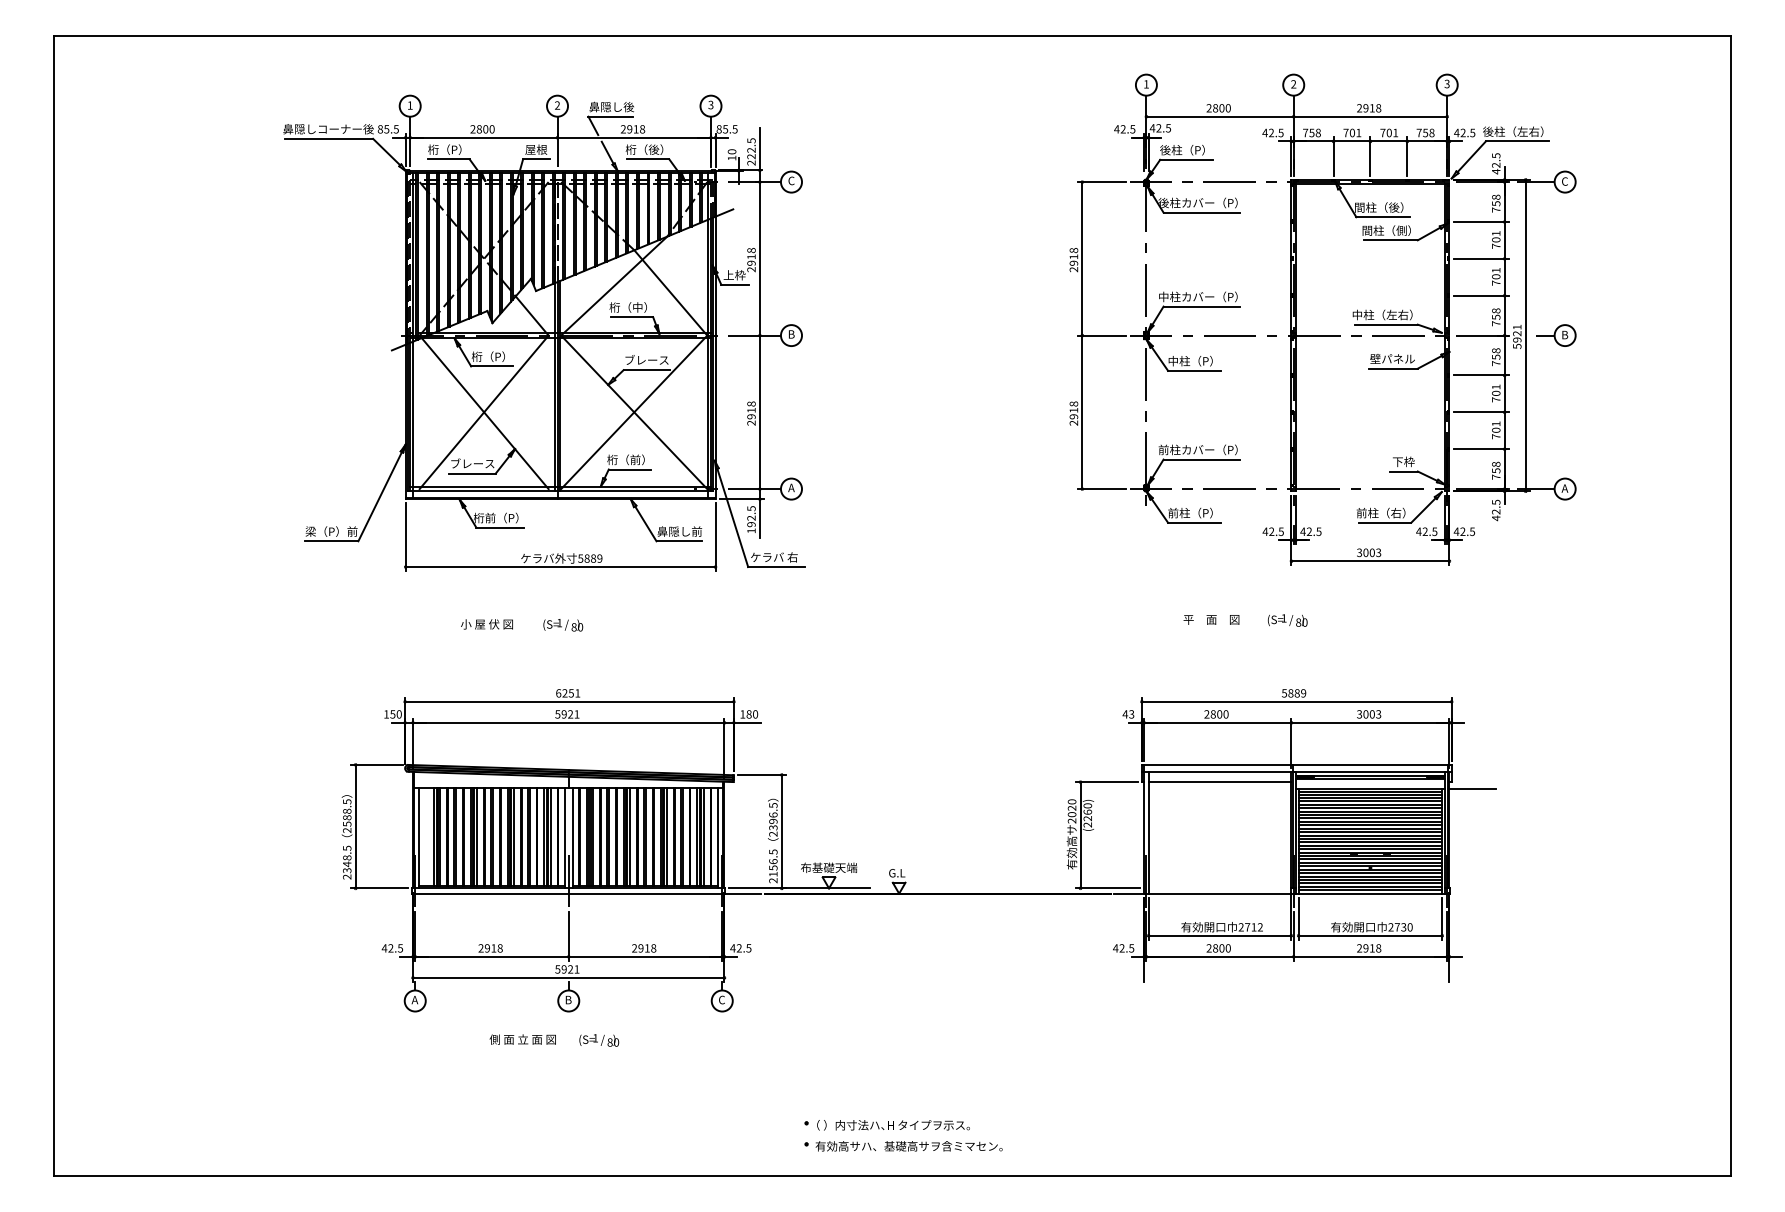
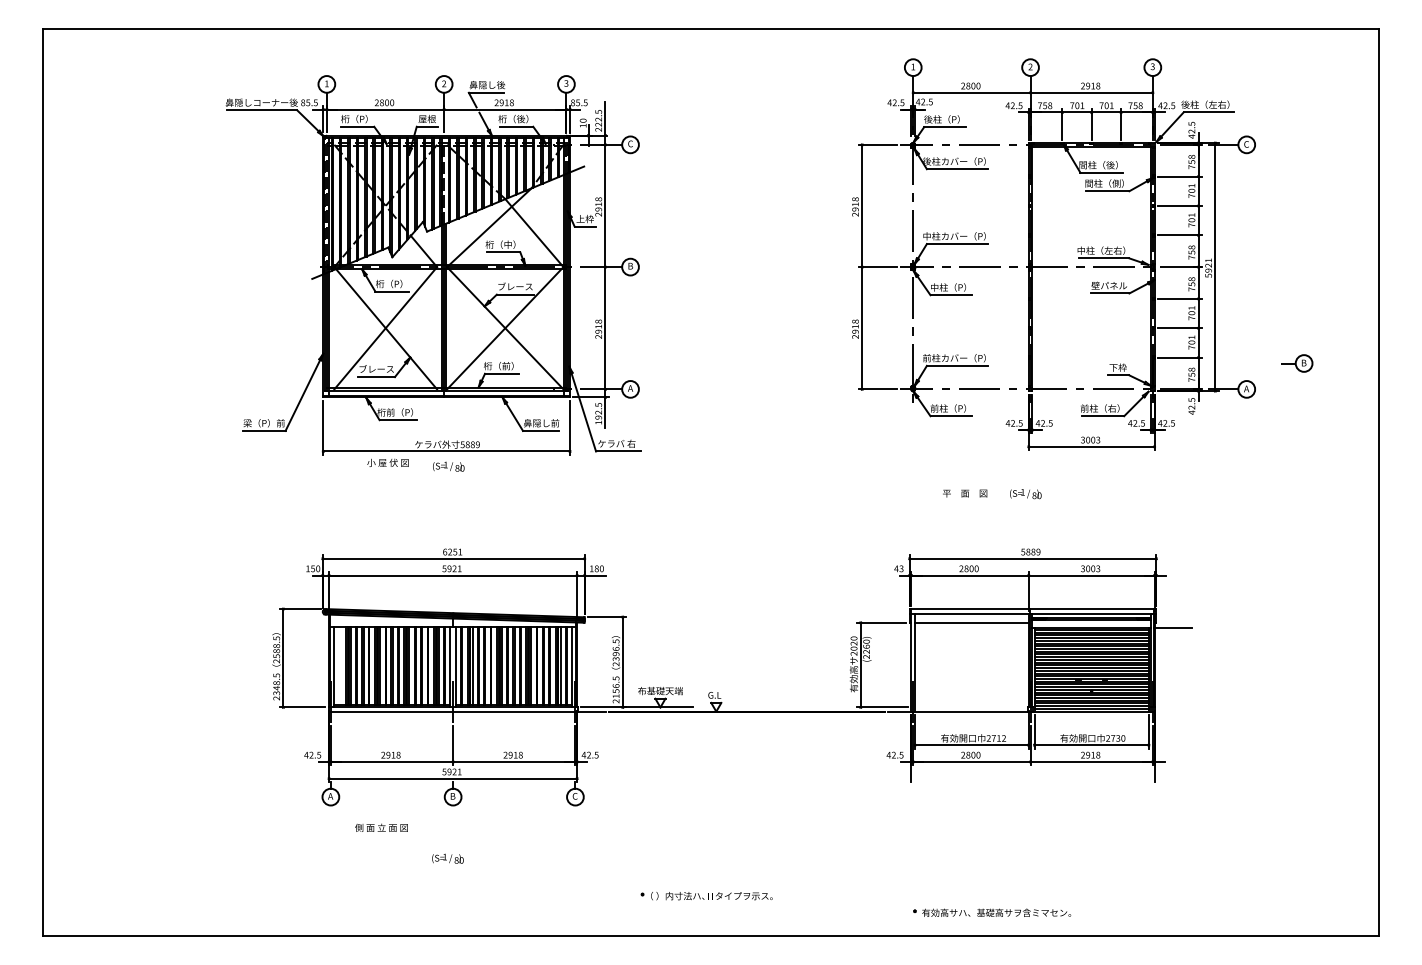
part: (1556, 335) -> (1297, 363), moved
text: (486, 624) -> (387, 462), moved
text: (563, 625) -> (448, 466), moved
text: (522, 1039) -> (381, 827), moved
text: (599, 1040) -> (448, 858), moved
part: (903, 1146) -> (992, 913), moved

